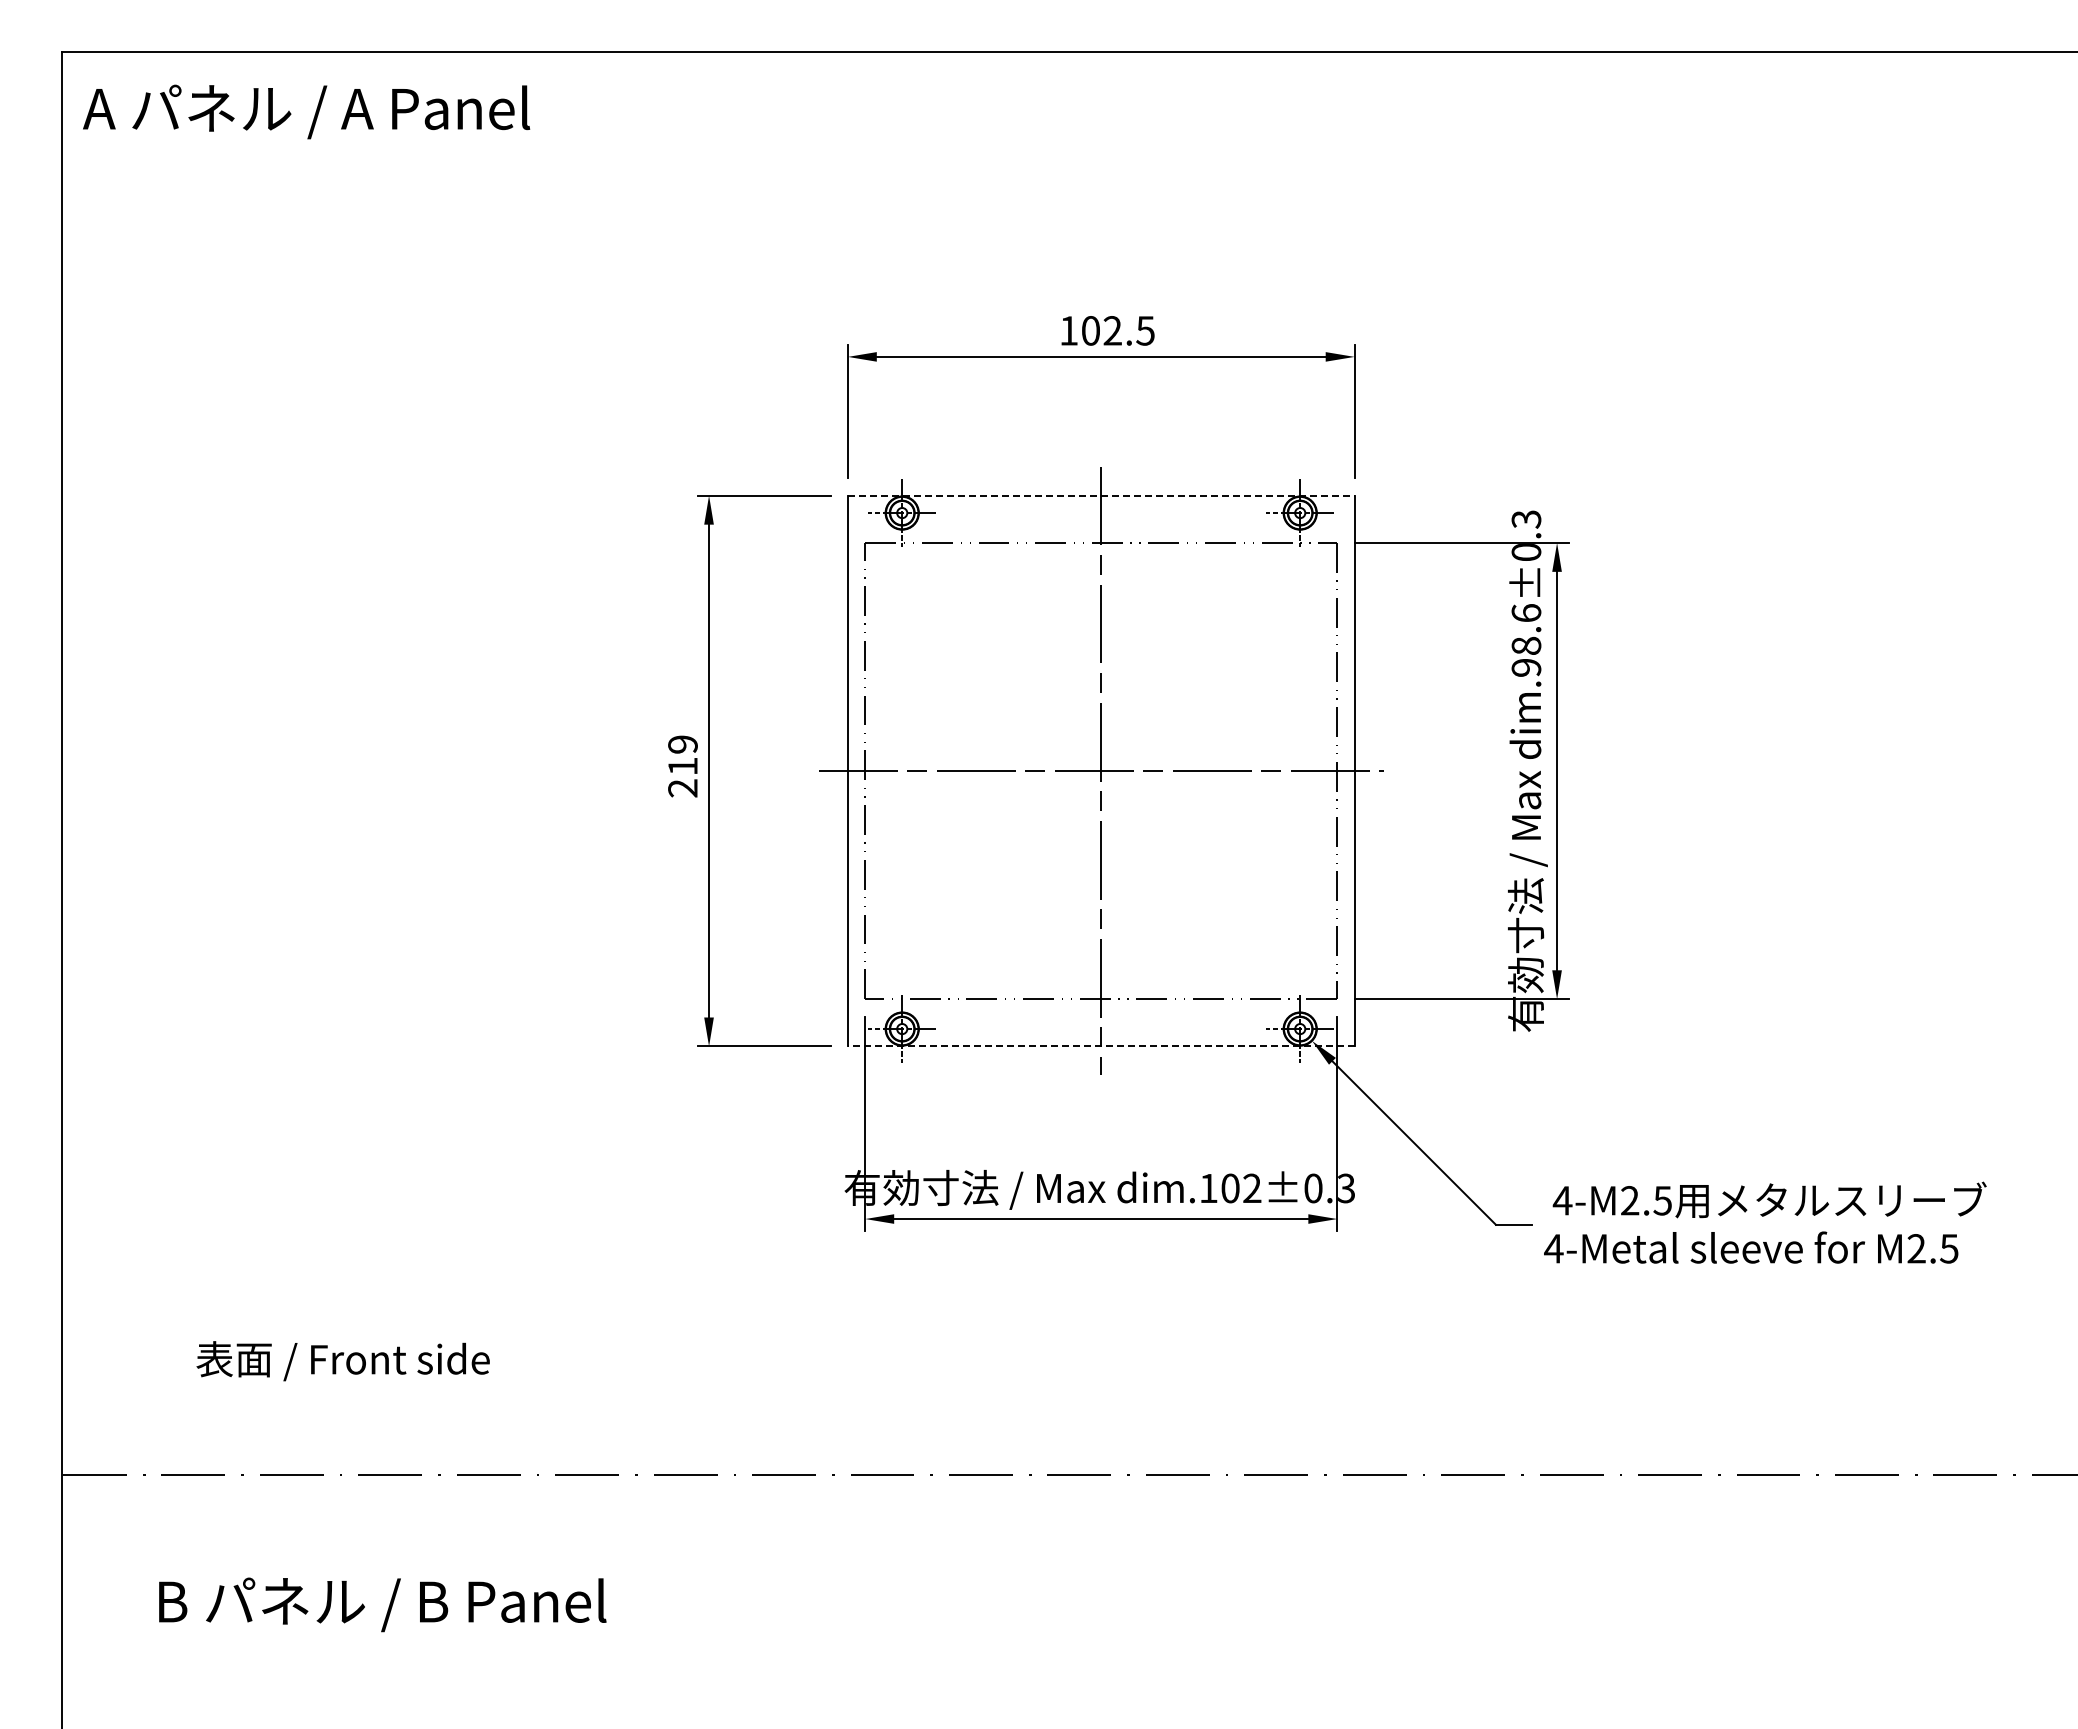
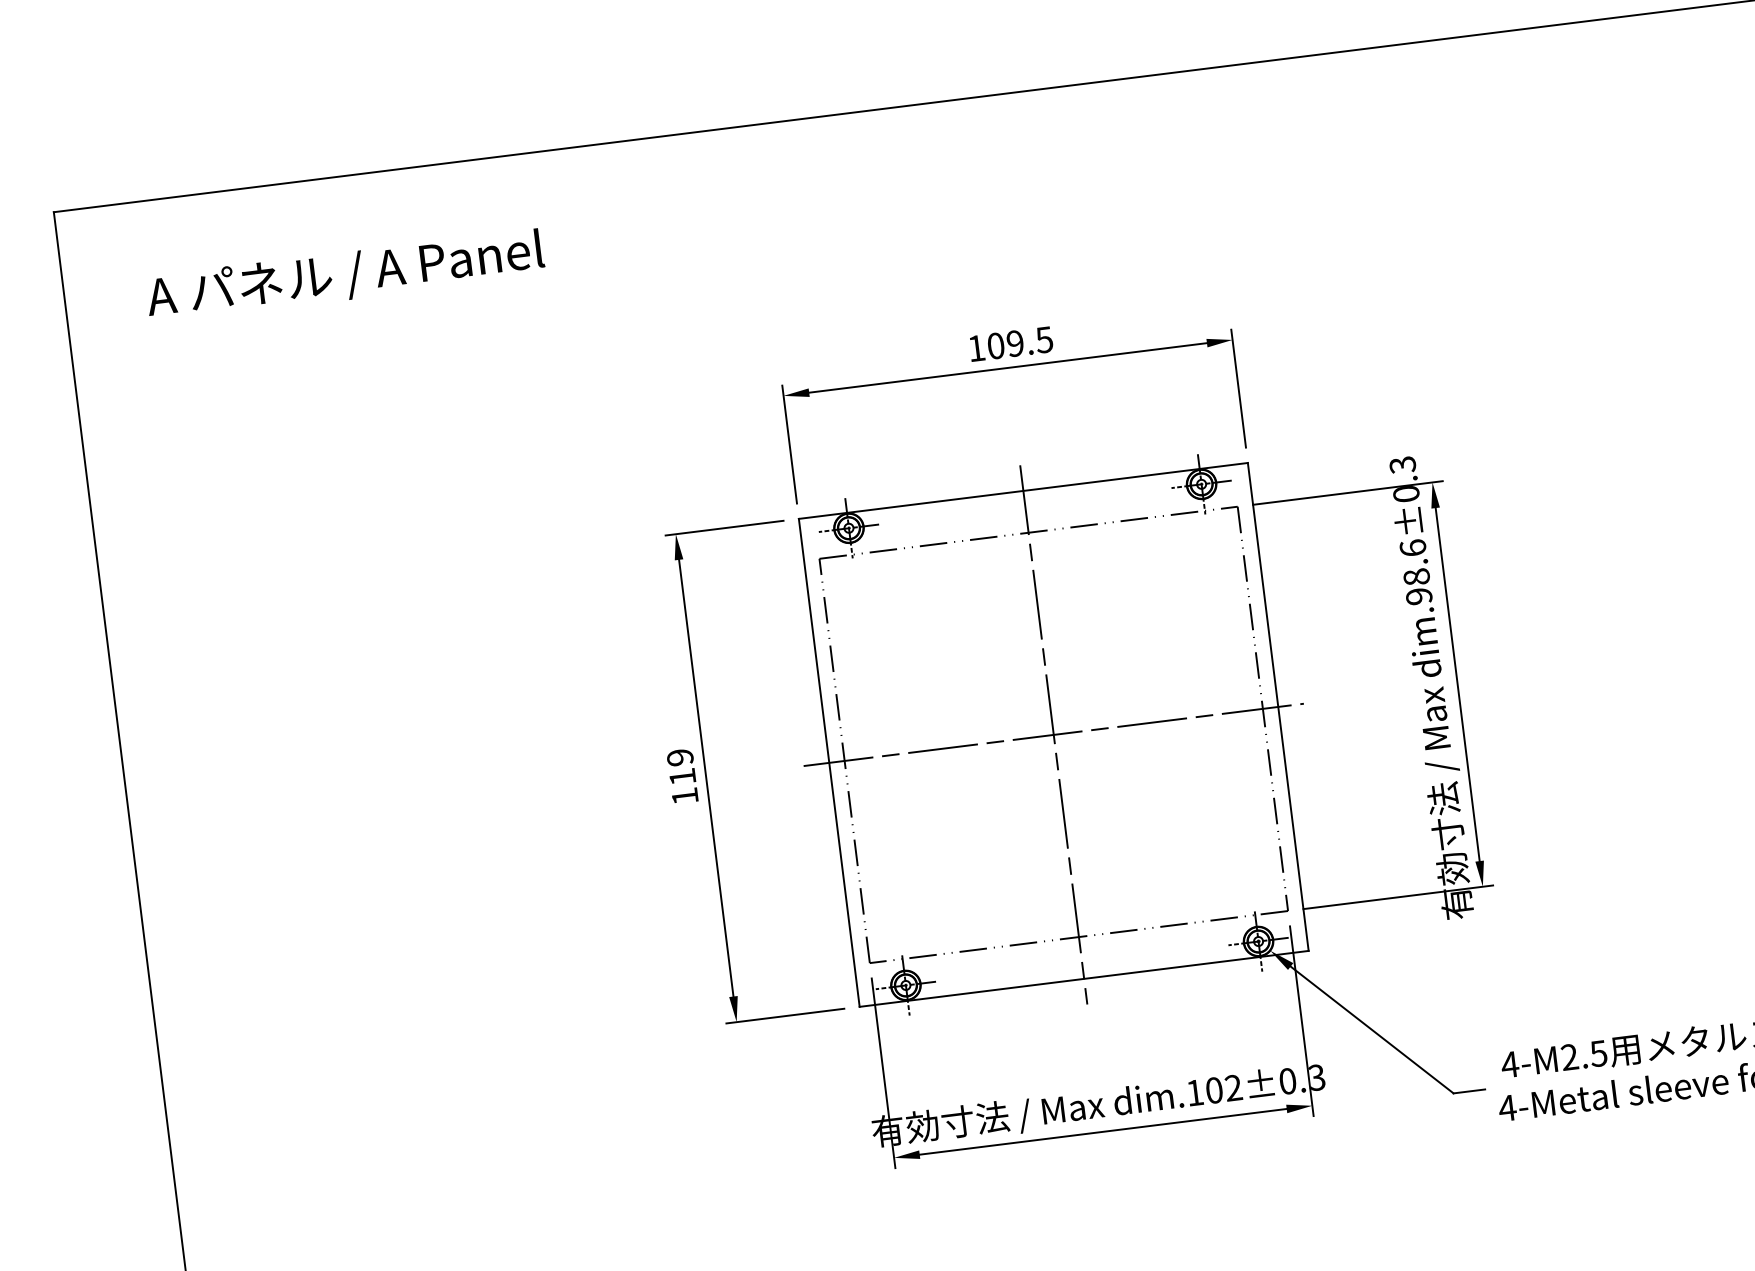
text: (306, 111) -> (345, 275), moved
text: (1112, 330) -> (1015, 343), 102.5 -> 109.5
line: (1101, 495) -> (1023, 490), dashed -> solid
text: (682, 788) -> (684, 796), 219 -> 119
line: (1100, 1046) -> (1083, 979), dashed -> solid

